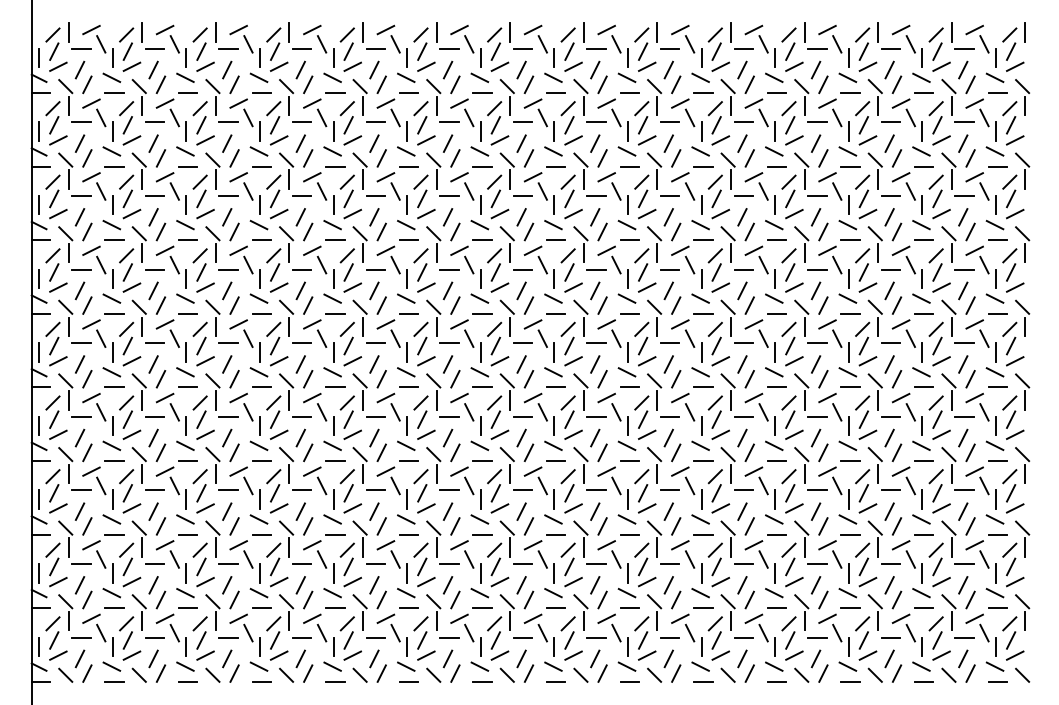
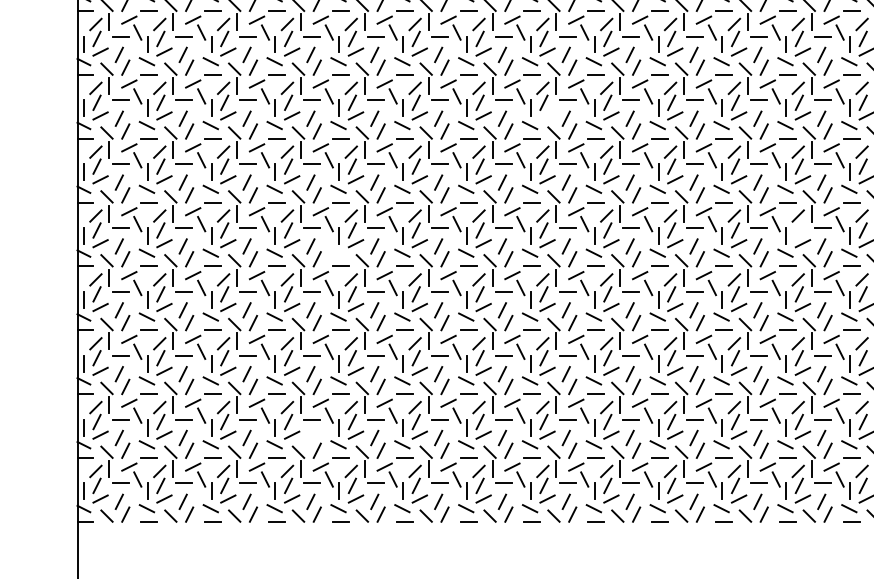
line: (573, 214) -> (547, 116), removed
line: (863, 345) -> (799, 229), removed
line: (332, 372) -> (338, 253), removed
line: (300, 585) -> (310, 438), removed

